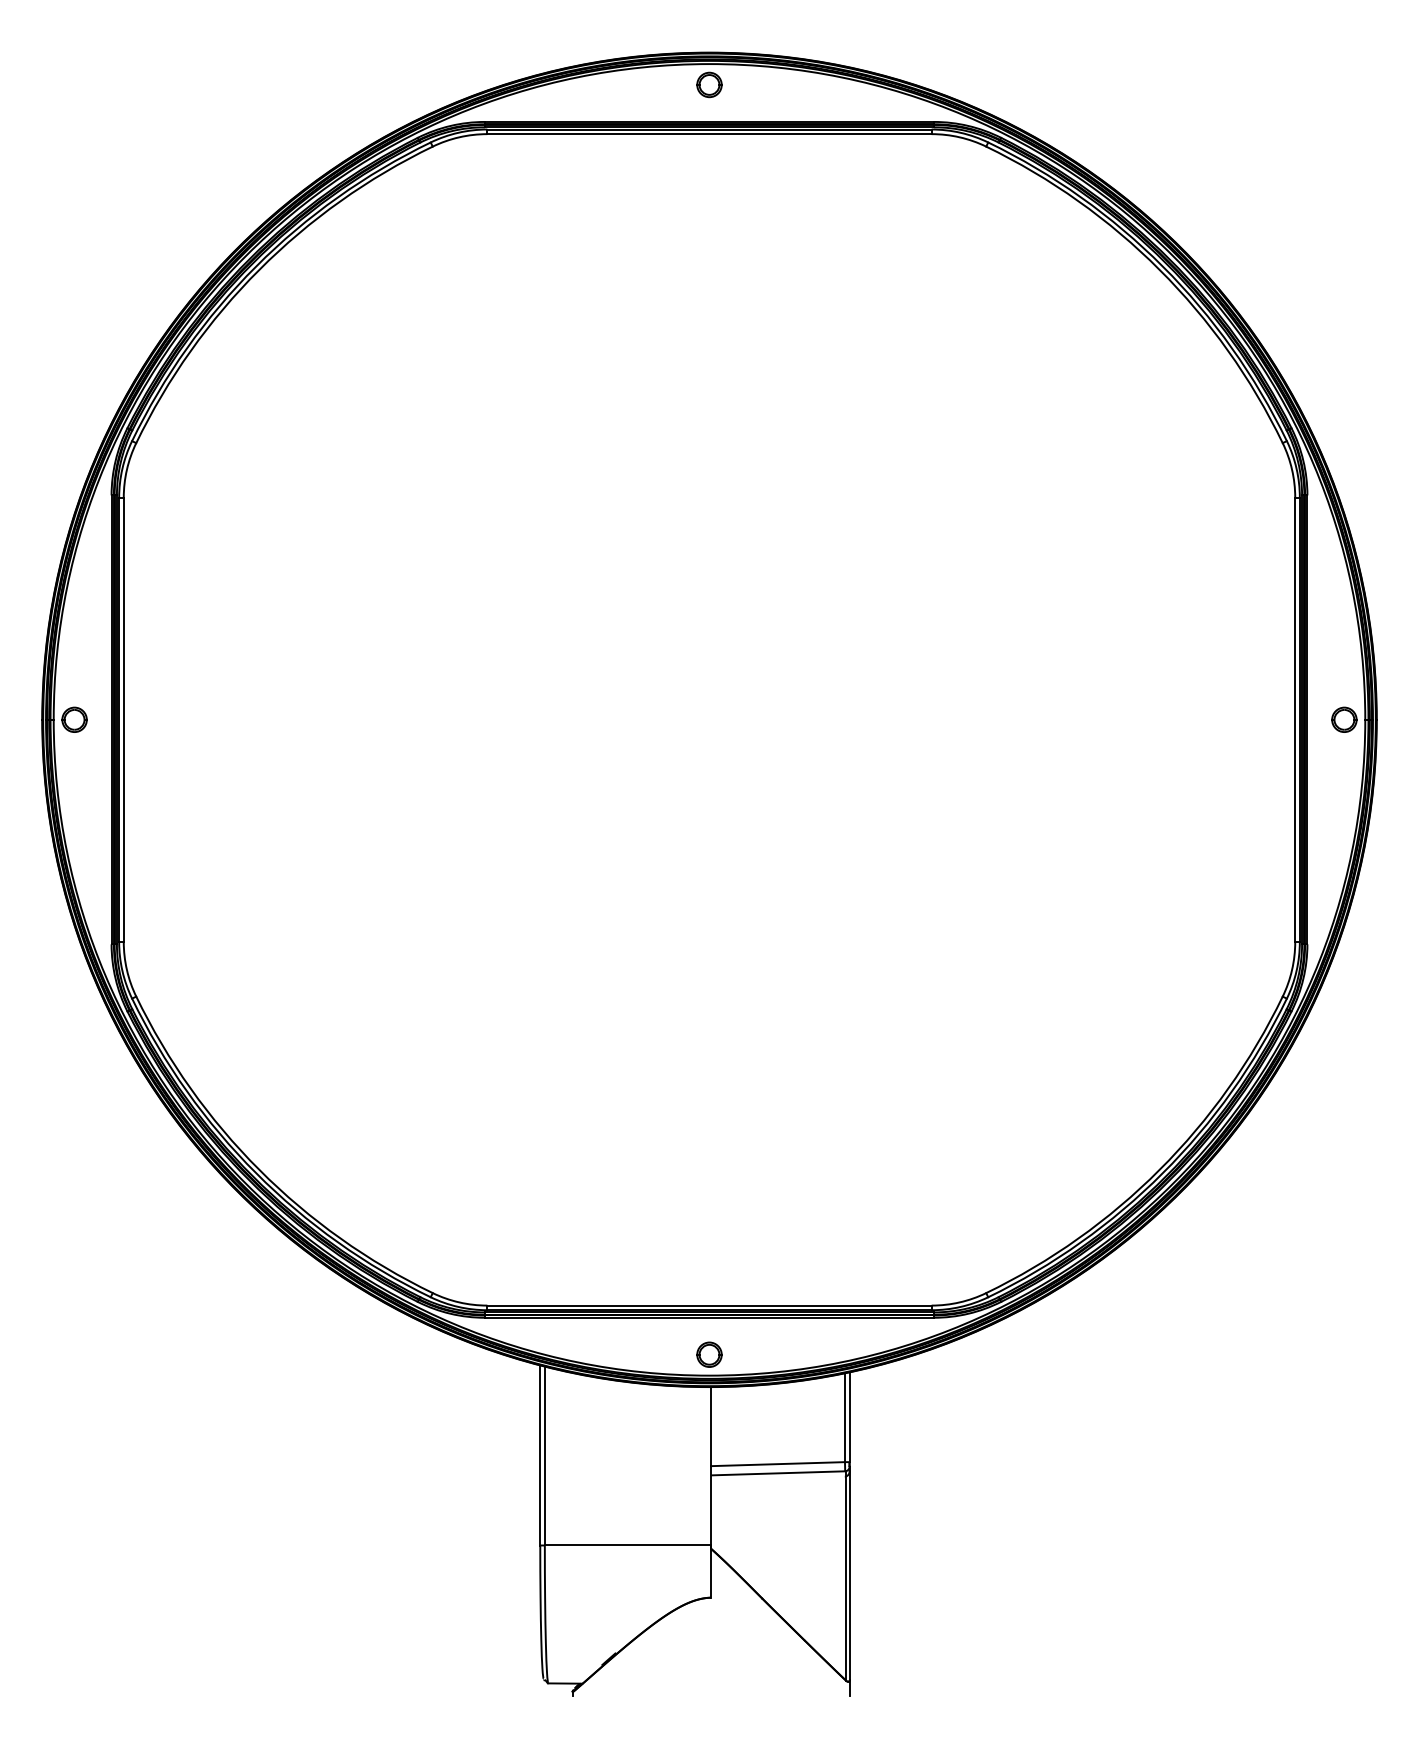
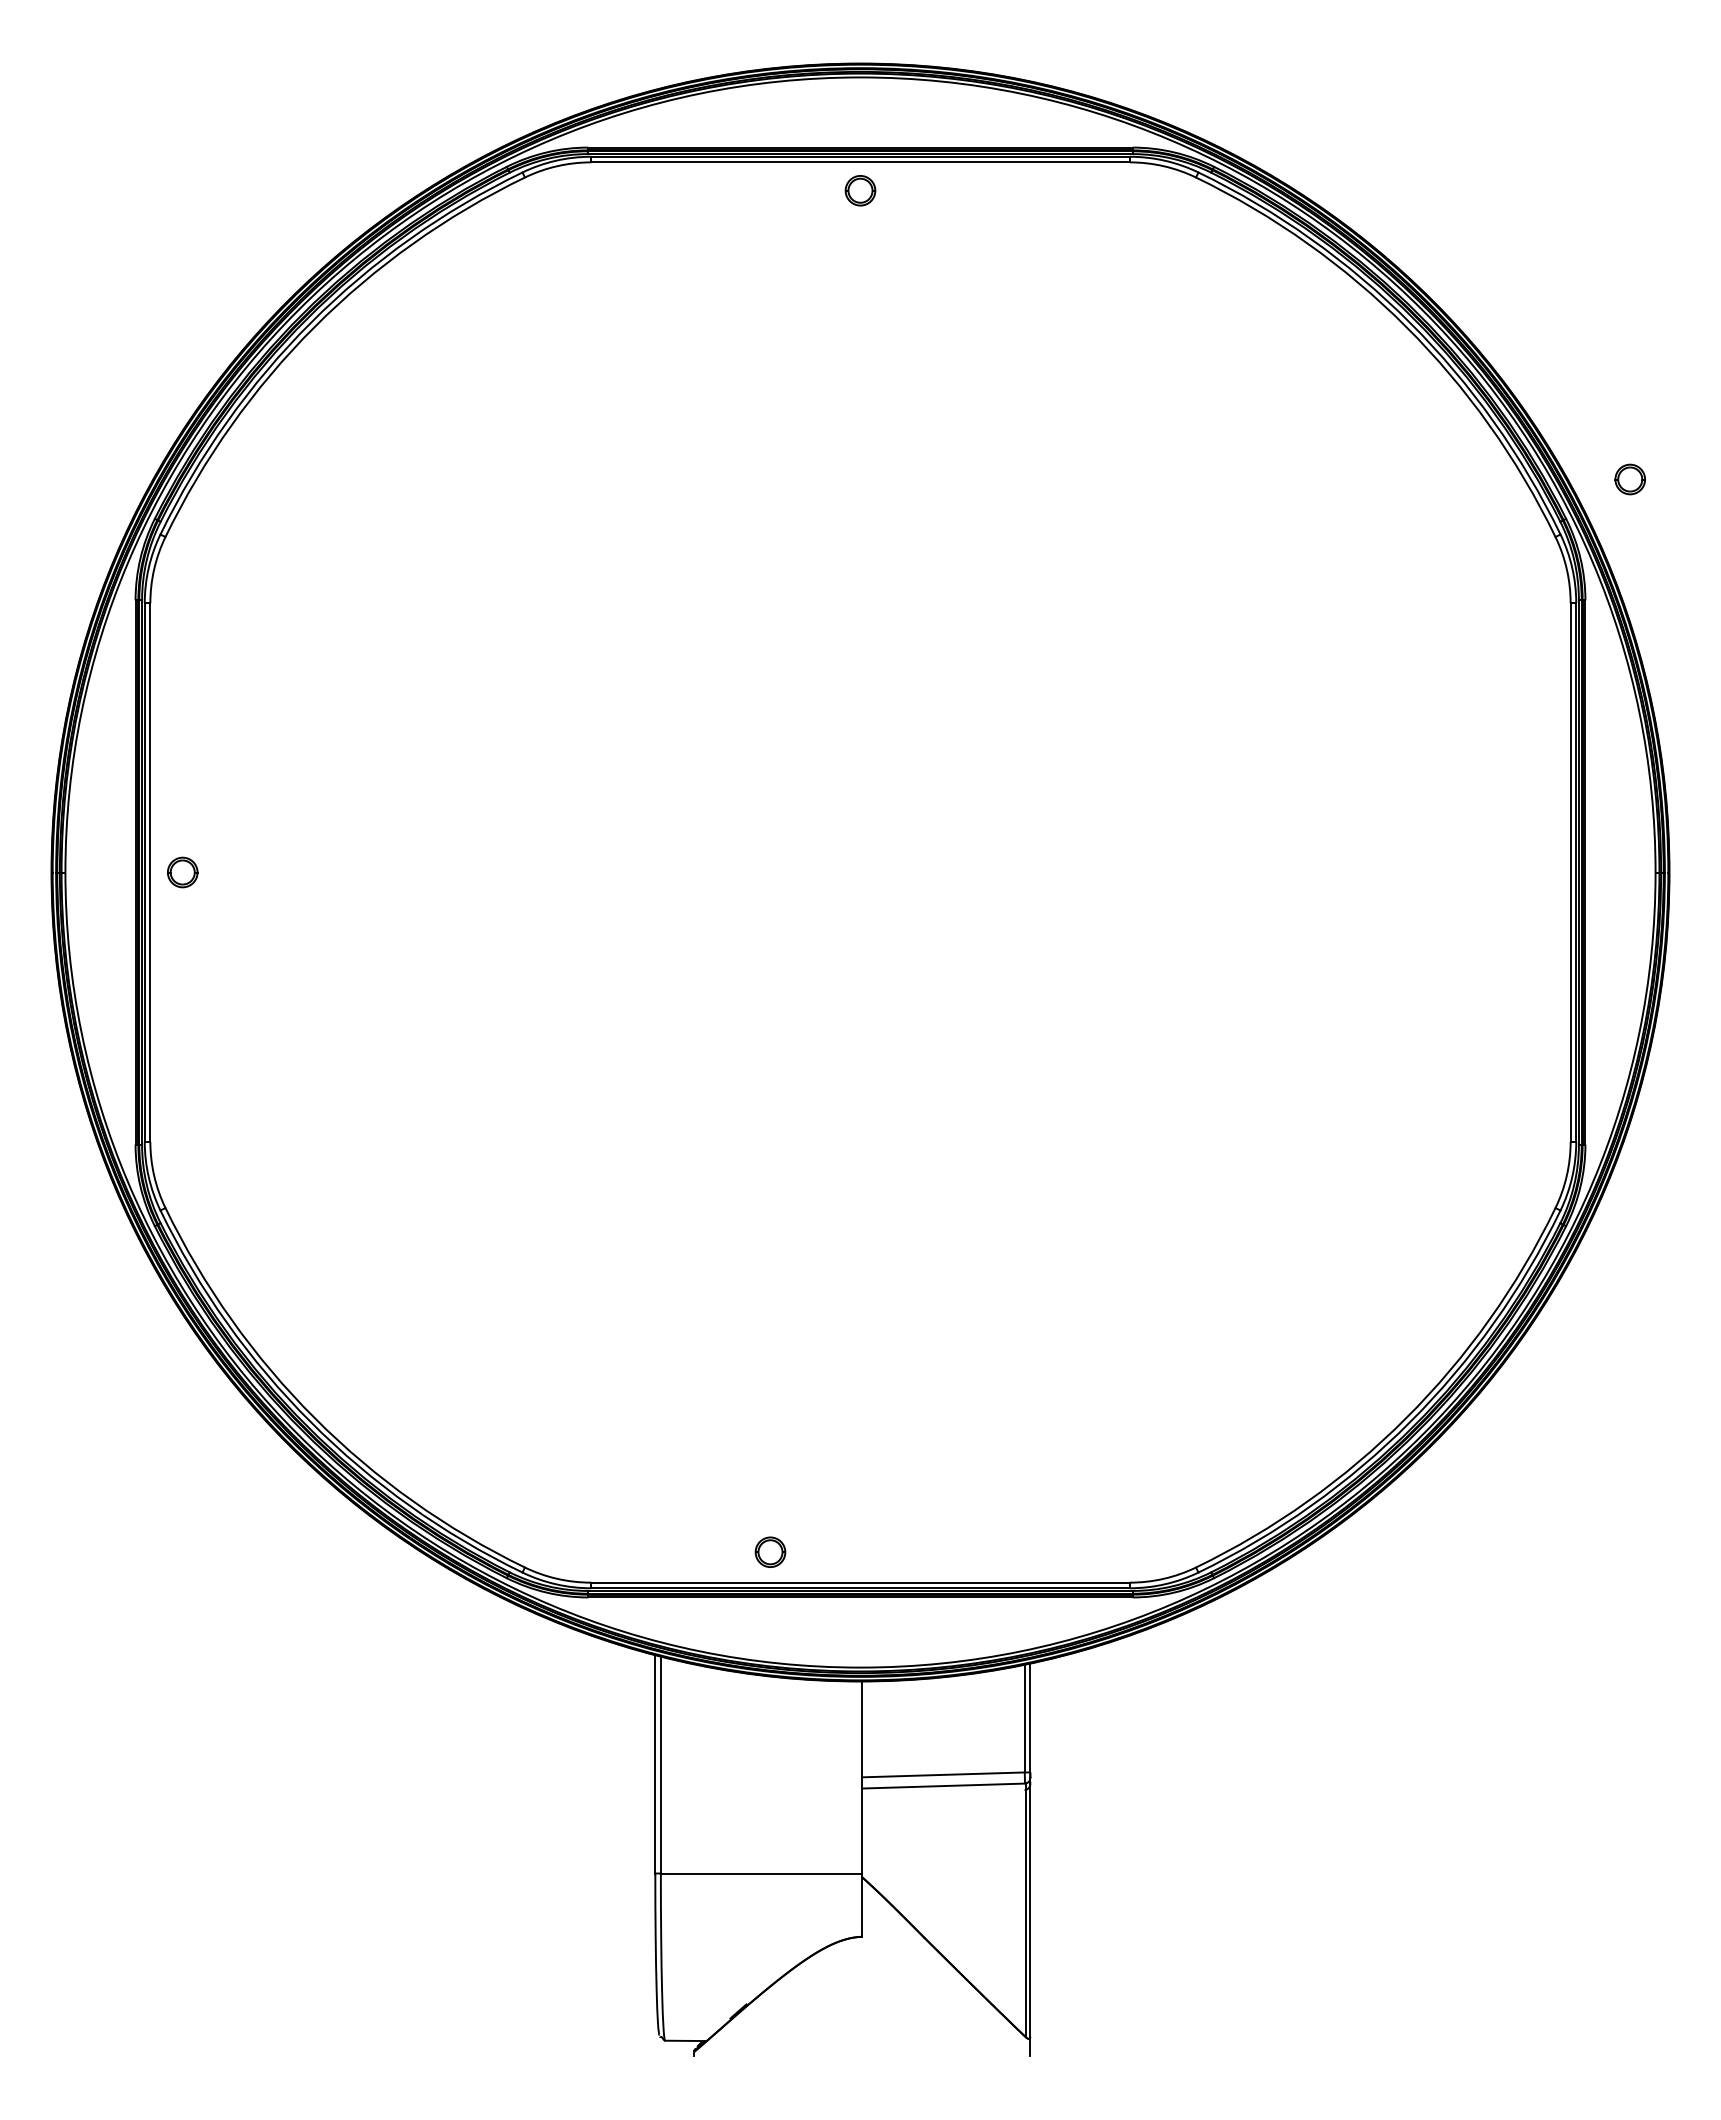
part: (709, 84) -> (860, 190), moved
part: (74, 719) -> (182, 872), moved
part: (1343, 719) -> (1629, 479), moved
part: (709, 1354) -> (770, 1551), moved

